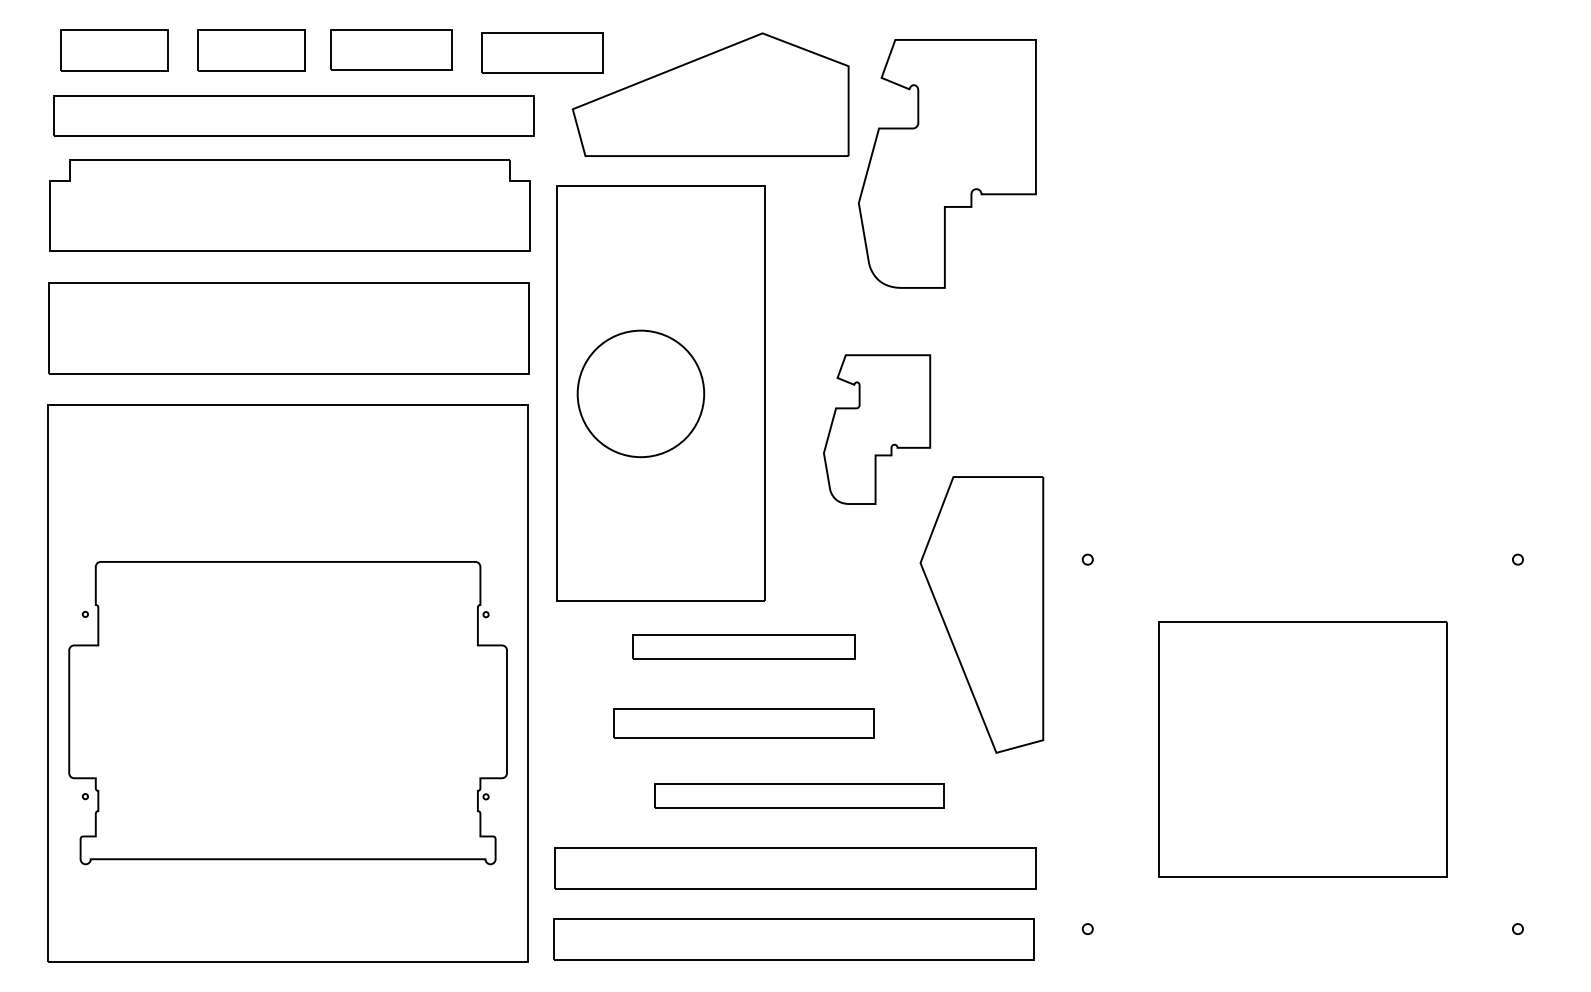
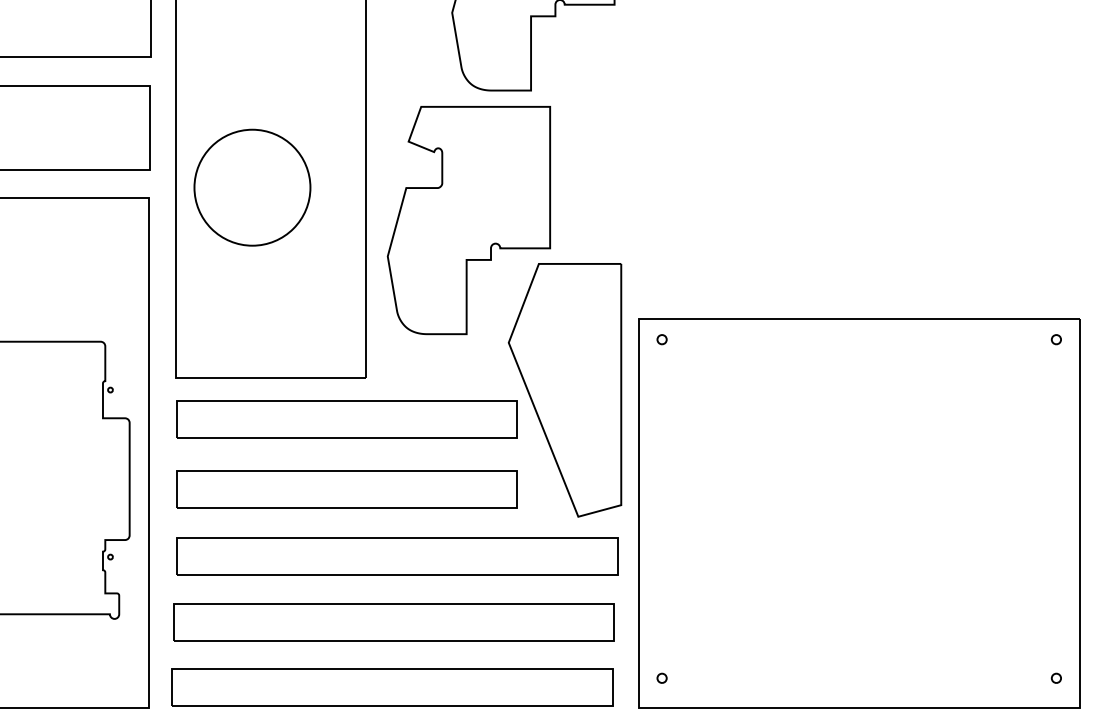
part: (876, 429) -> (468, 220), size x1.67
part: (743, 646) -> (346, 419), size x1.67
part: (743, 723) -> (346, 489), size x1.43
part: (1302, 749) -> (858, 513), size x1.67
part: (799, 795) -> (397, 555), size x1.67

